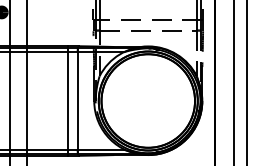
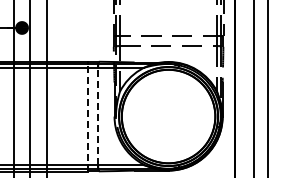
line: (67, 100) -> (87, 116), solid -> dashed
line: (78, 100) -> (98, 116), solid -> dashed

